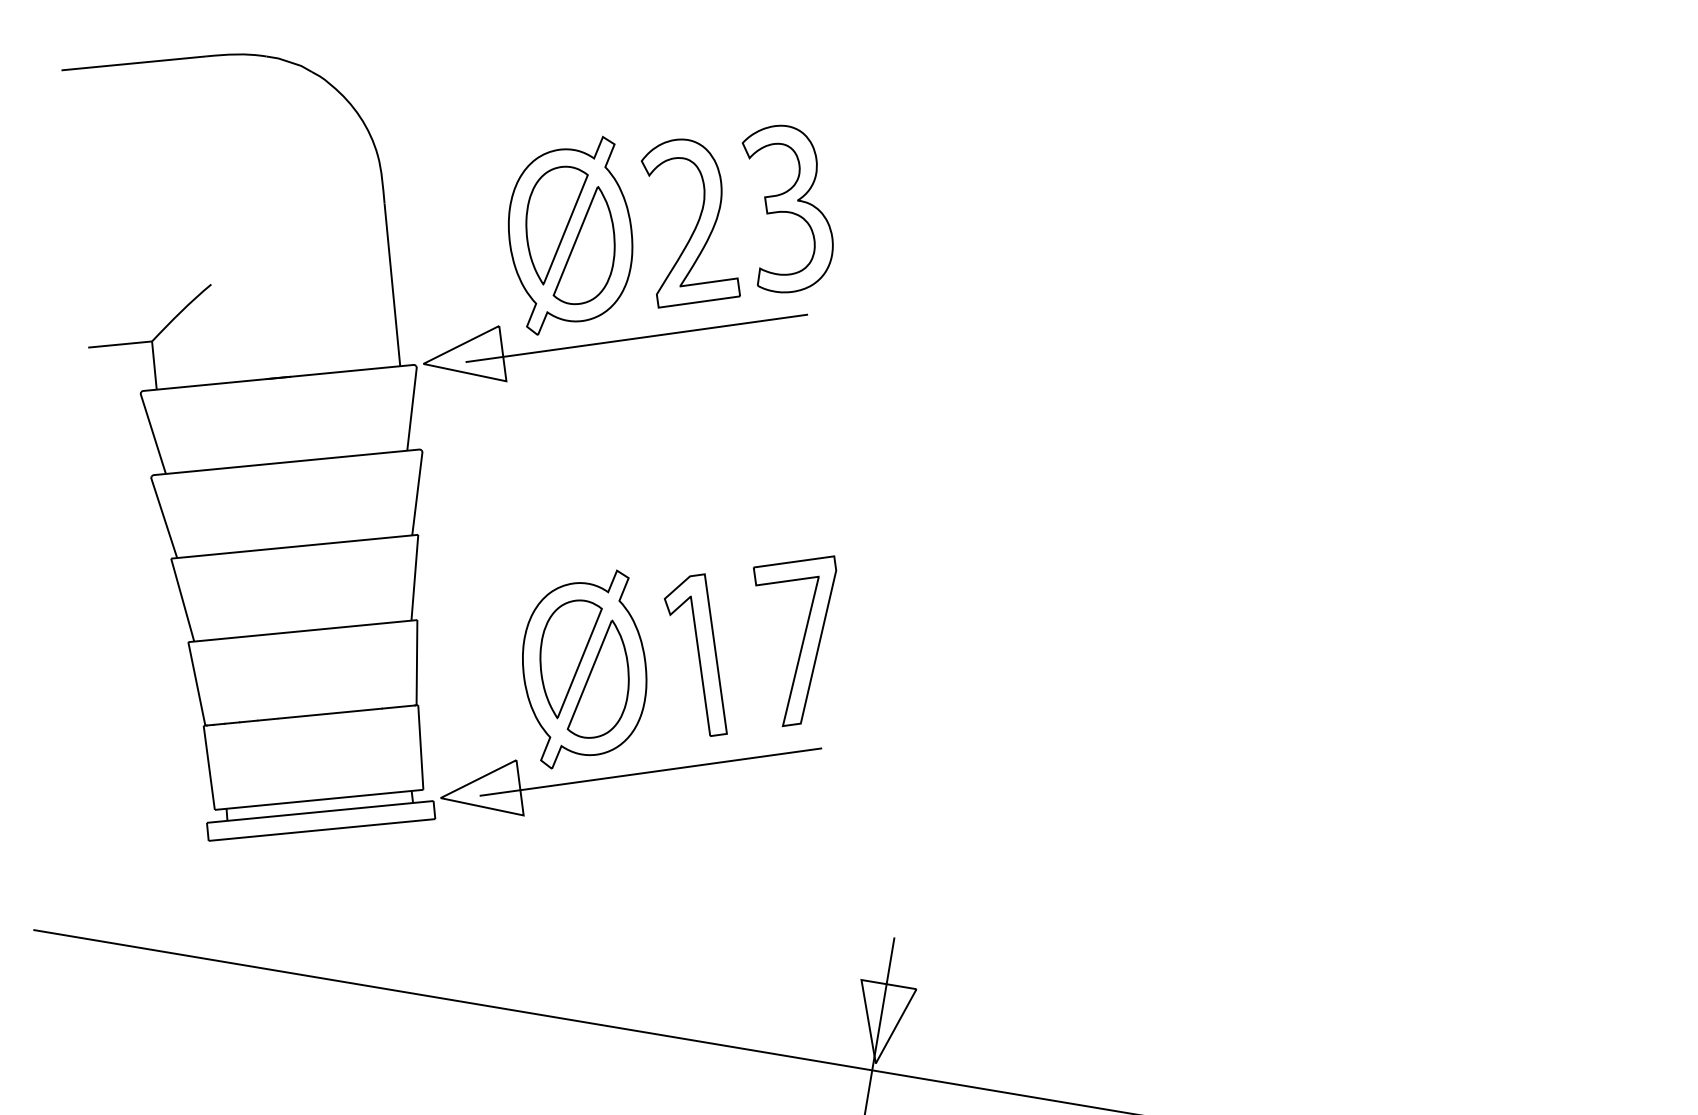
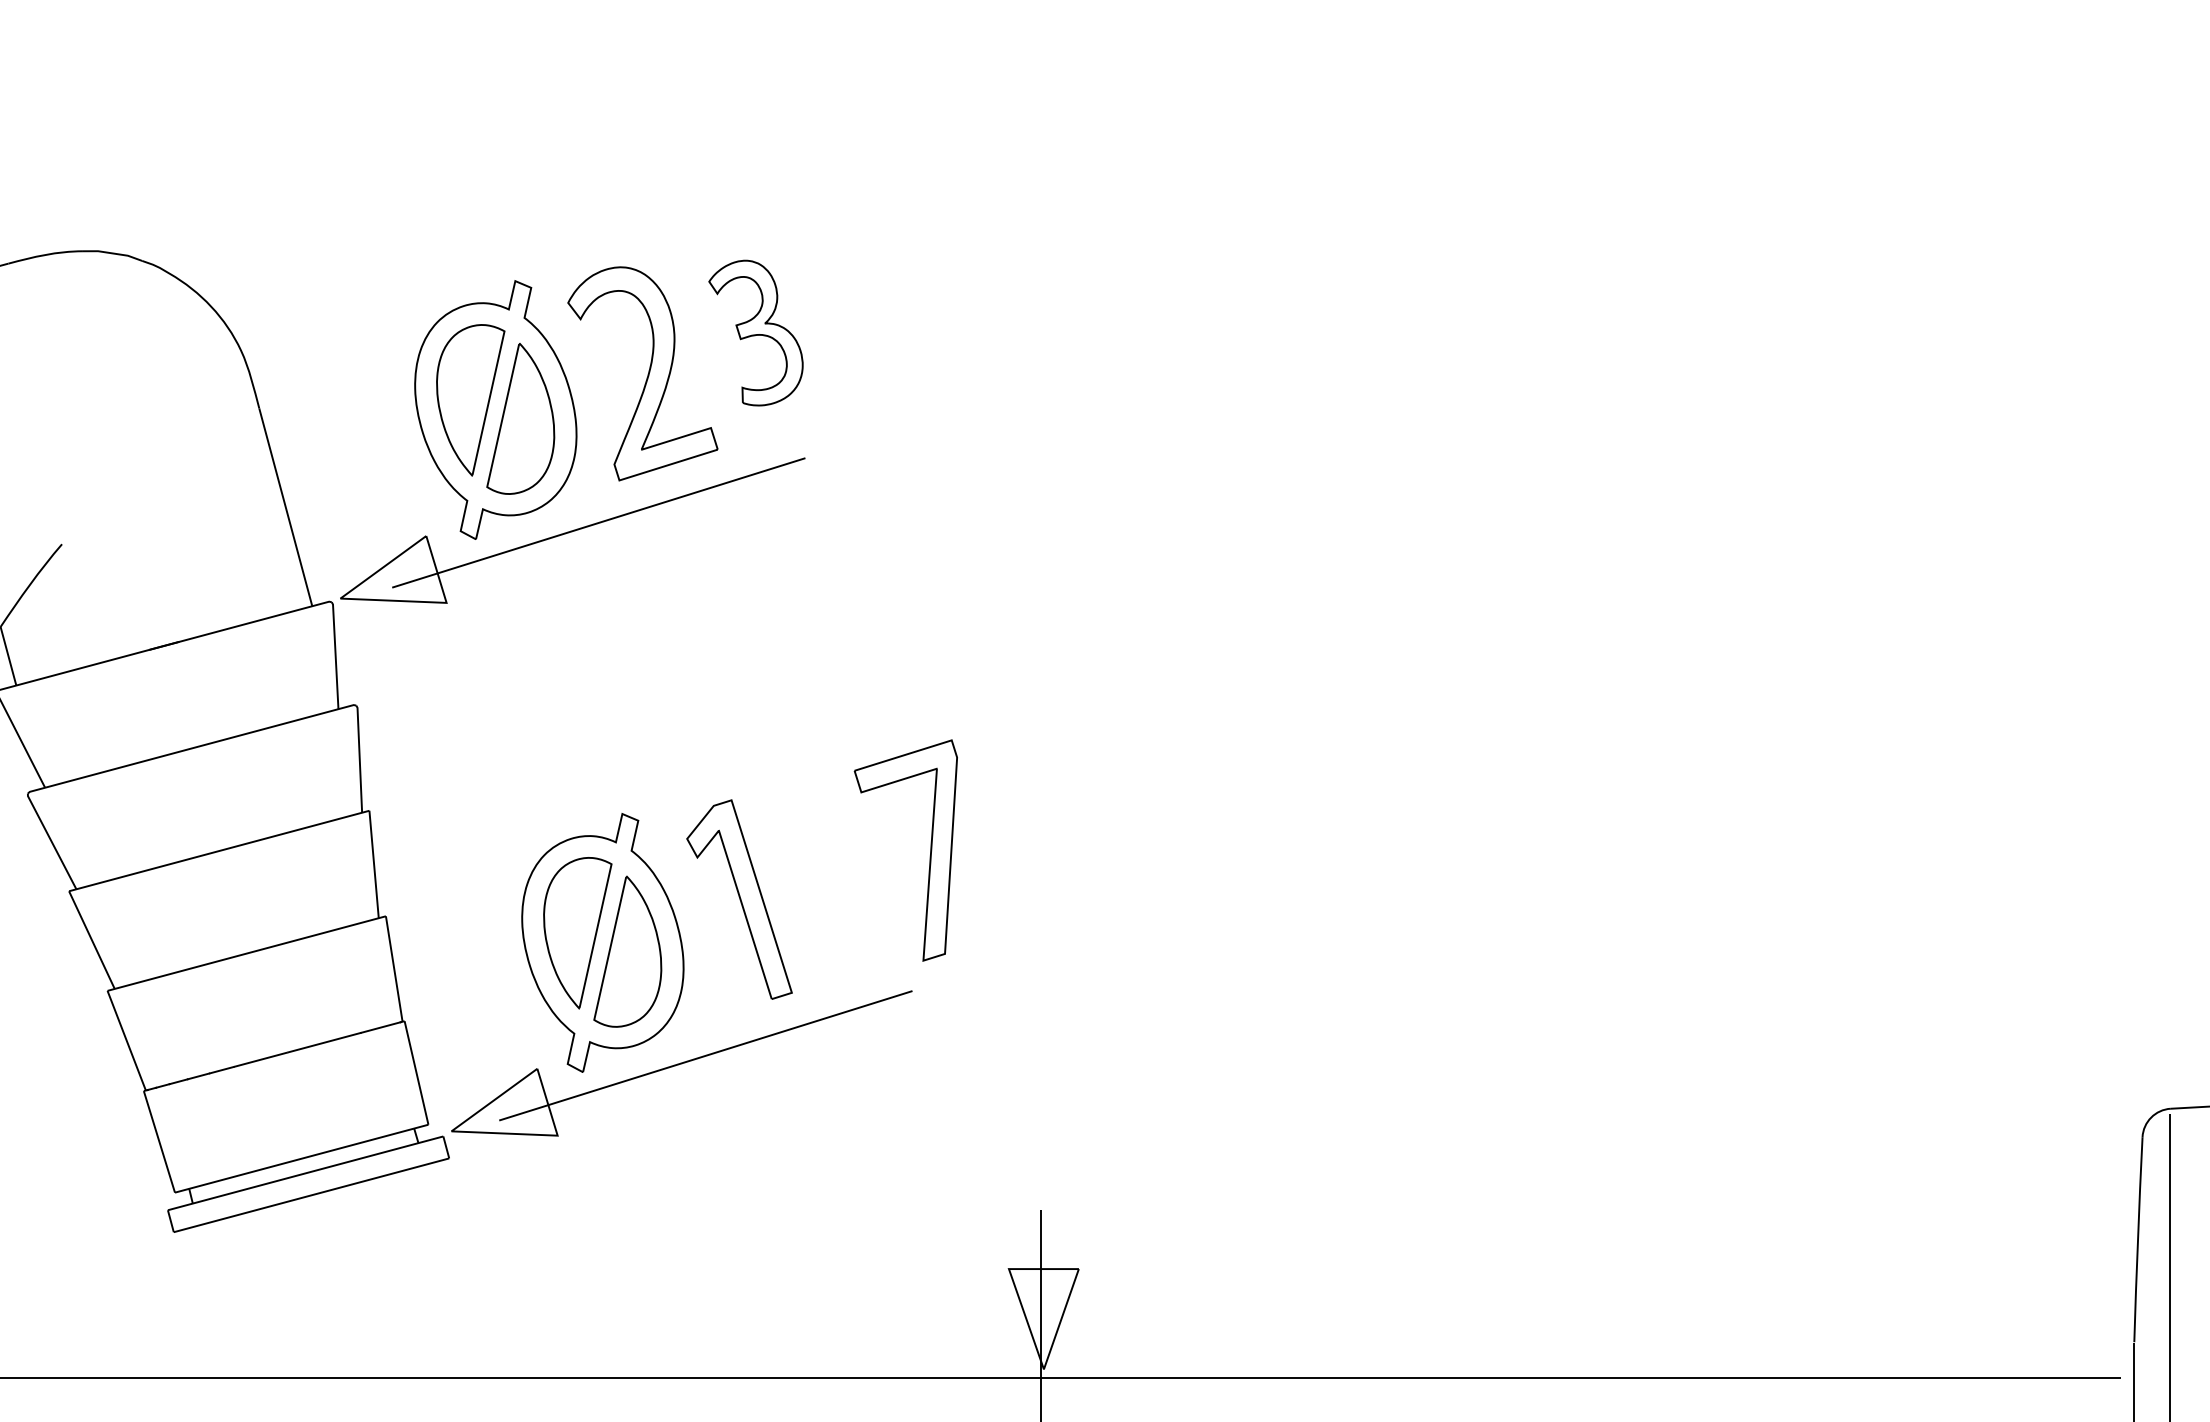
part: (785, 209) -> (755, 332), size x0.7
part: (801, 644) -> (929, 856), moved

